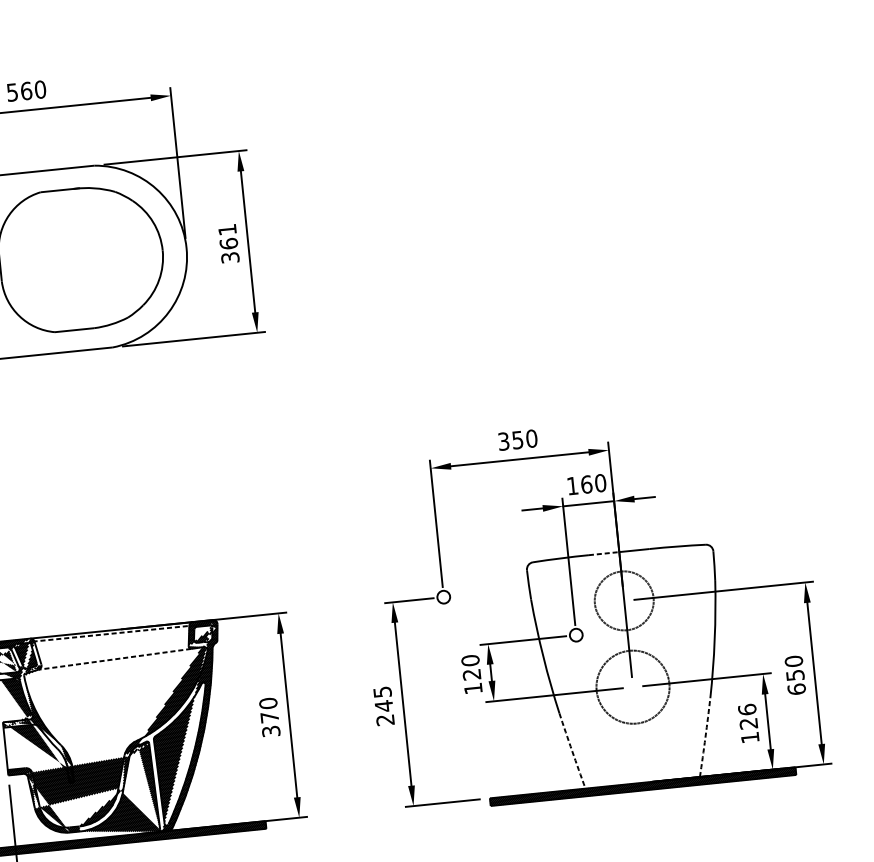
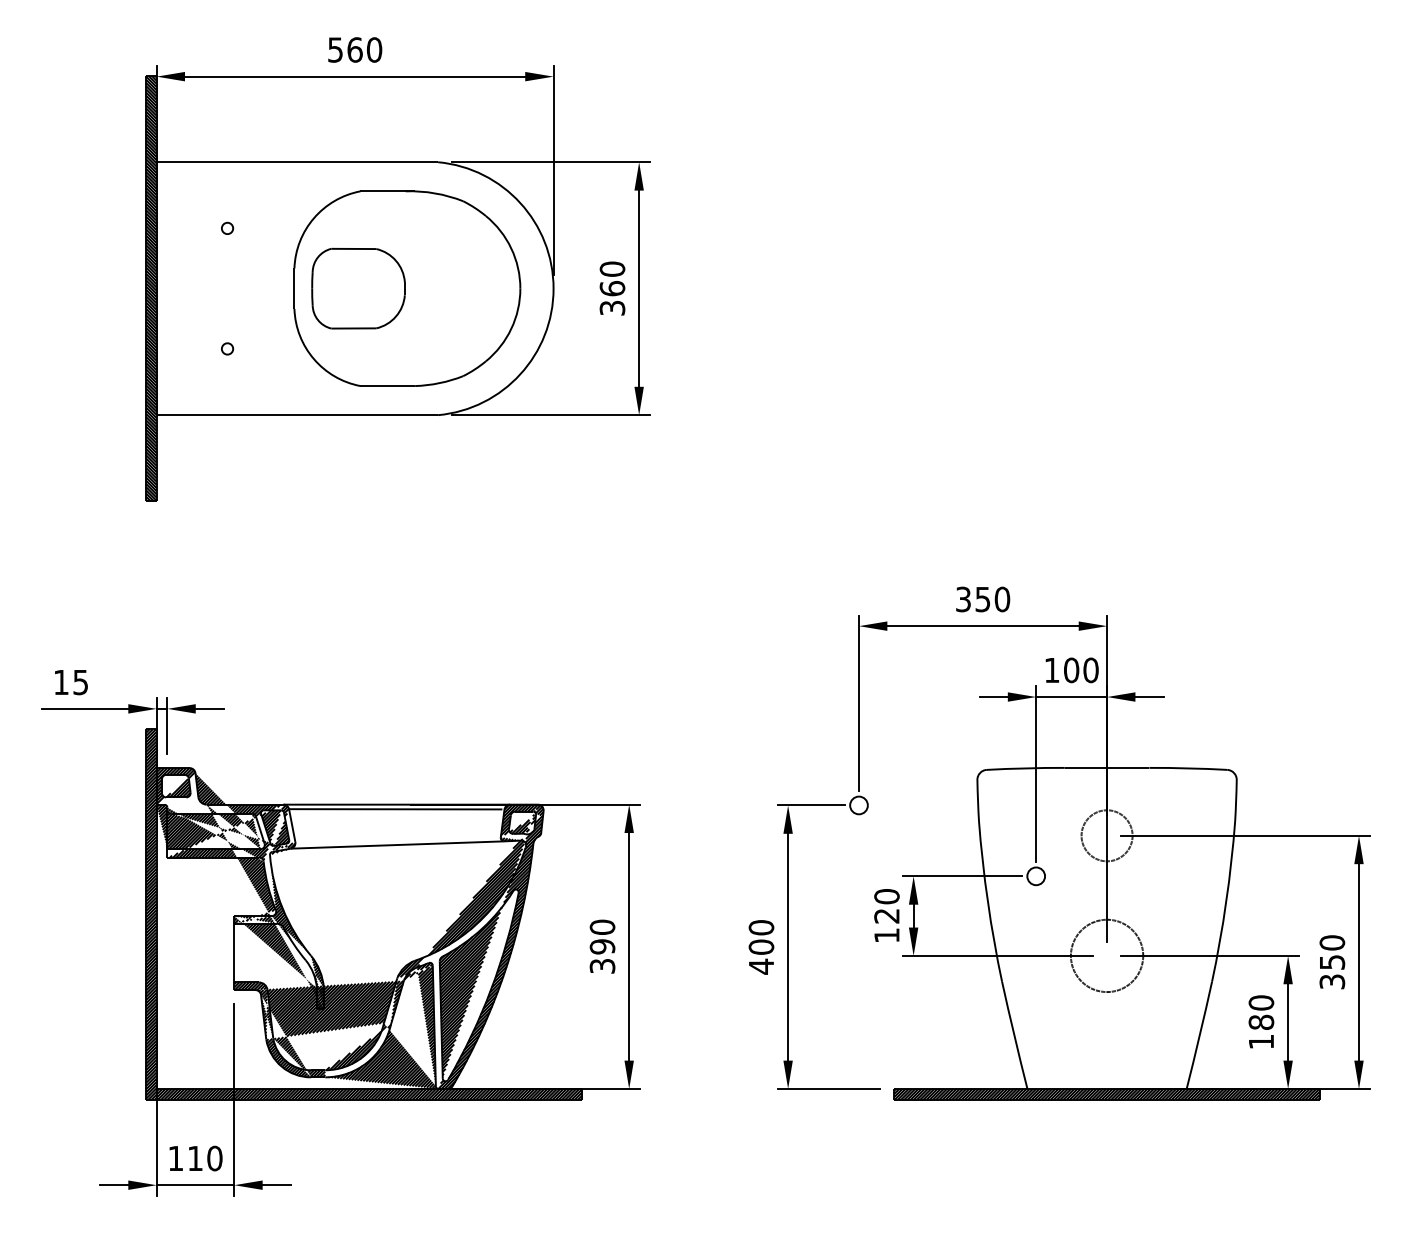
text: (227, 229) -> (612, 268), 361 -> 360
part: (46, 262) -> (358, 288), added
text: (586, 483) -> (1071, 669), 160 -> 100
line: (604, 553) -> (1086, 767), dashed -> solid
circle: (623, 600) -> (1106, 835), size x0.62
line: (110, 633) -> (395, 809), dashed -> solid
line: (115, 659) -> (397, 845), dashed -> solid
circle: (632, 686) -> (1106, 955), size x0.71
text: (796, 689) -> (1332, 981), 650 -> 350
text: (384, 706) -> (761, 947), 245 -> 400
text: (748, 716) -> (1261, 1012), 126 -> 180
text: (269, 717) -> (602, 946), 370 -> 390
arc: (705, 737) -> (1199, 1035), dashed -> solid
arc: (572, 751) -> (1014, 1035), dashed -> solid

